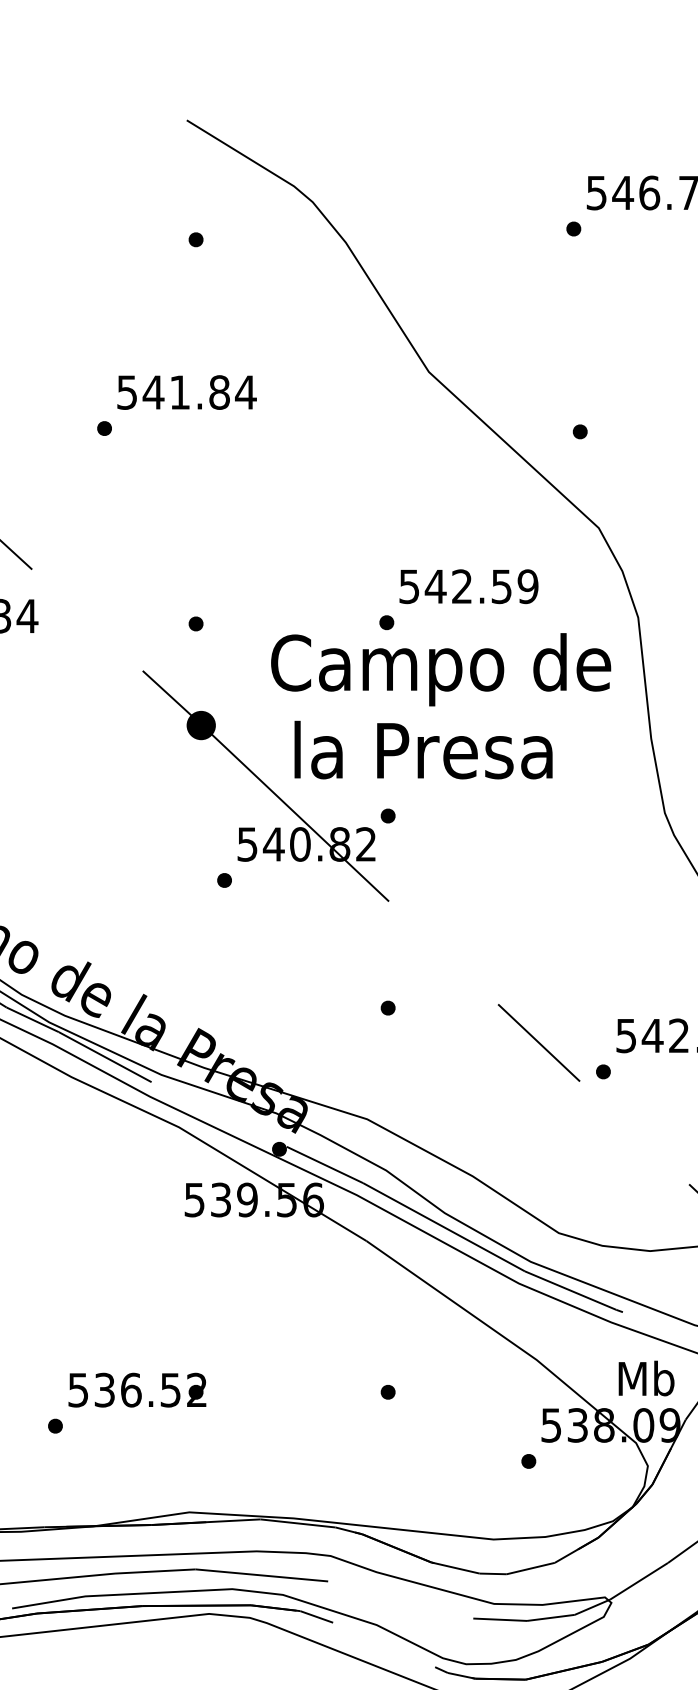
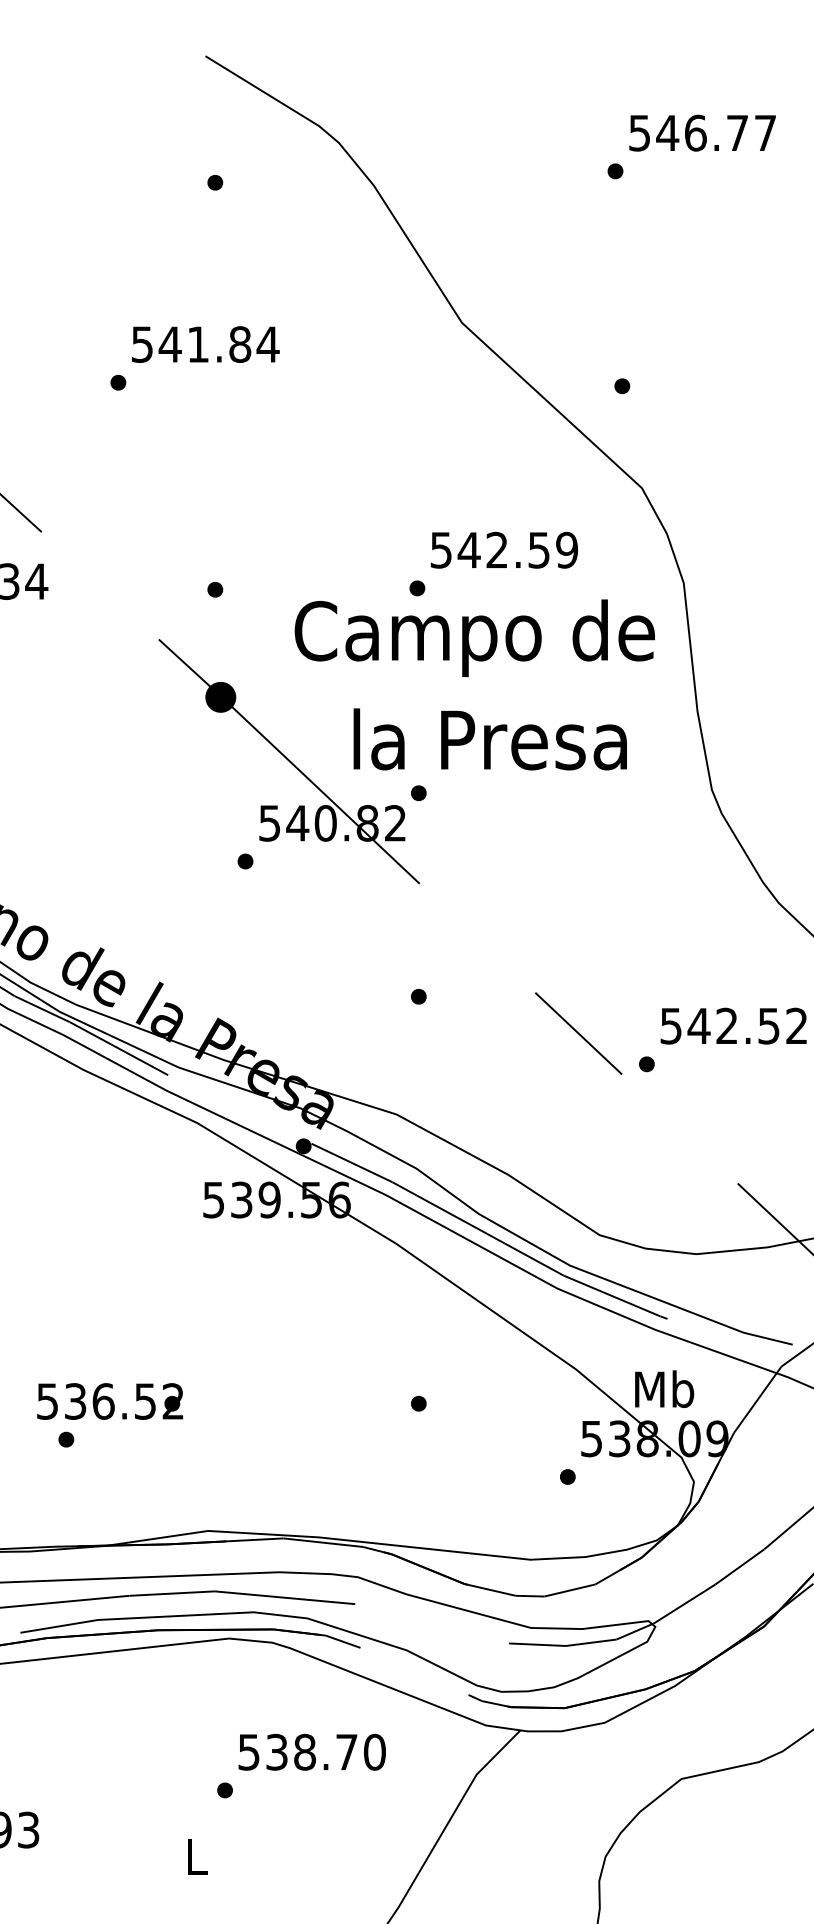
text: (422, 750) -> (489, 739), moved
text: (646, 1377) -> (664, 1388), moved
text: (137, 1390) -> (110, 1401), moved

